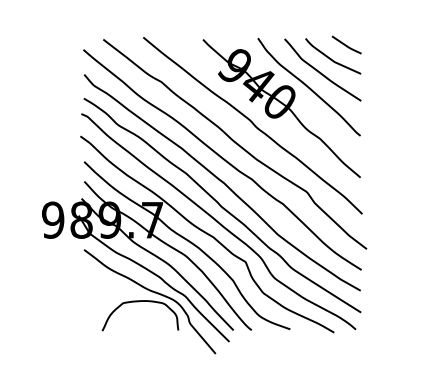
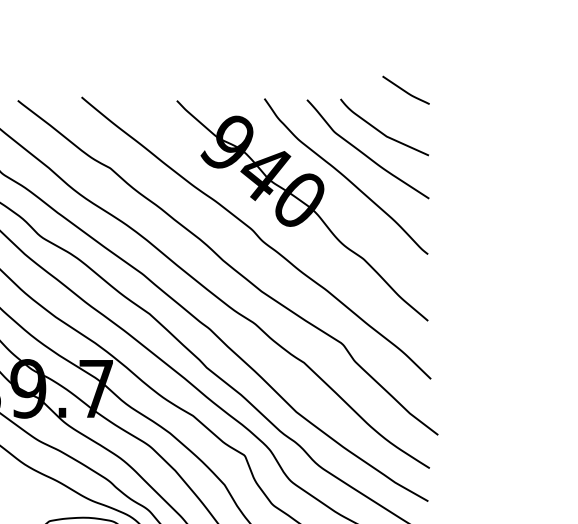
curve: (346, 44) -> (405, 89), moved

